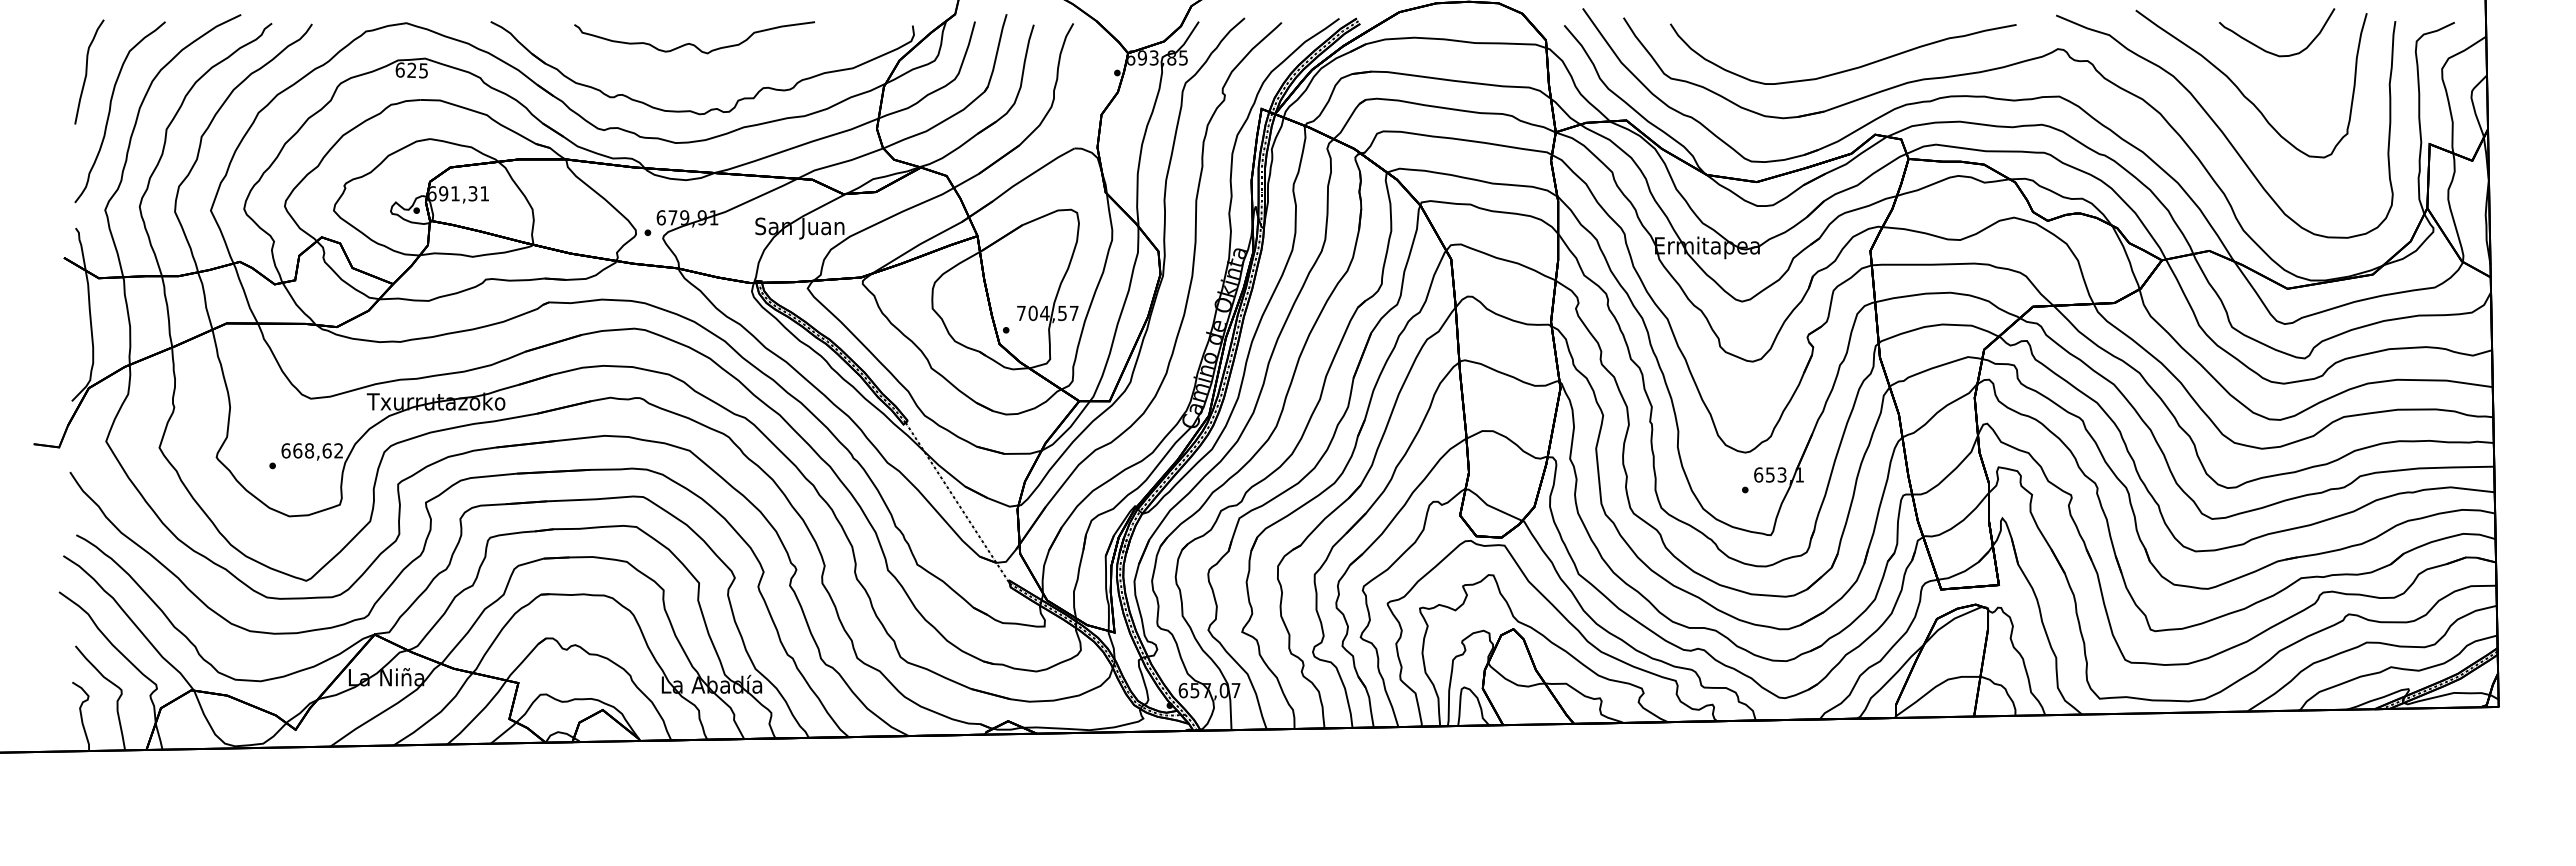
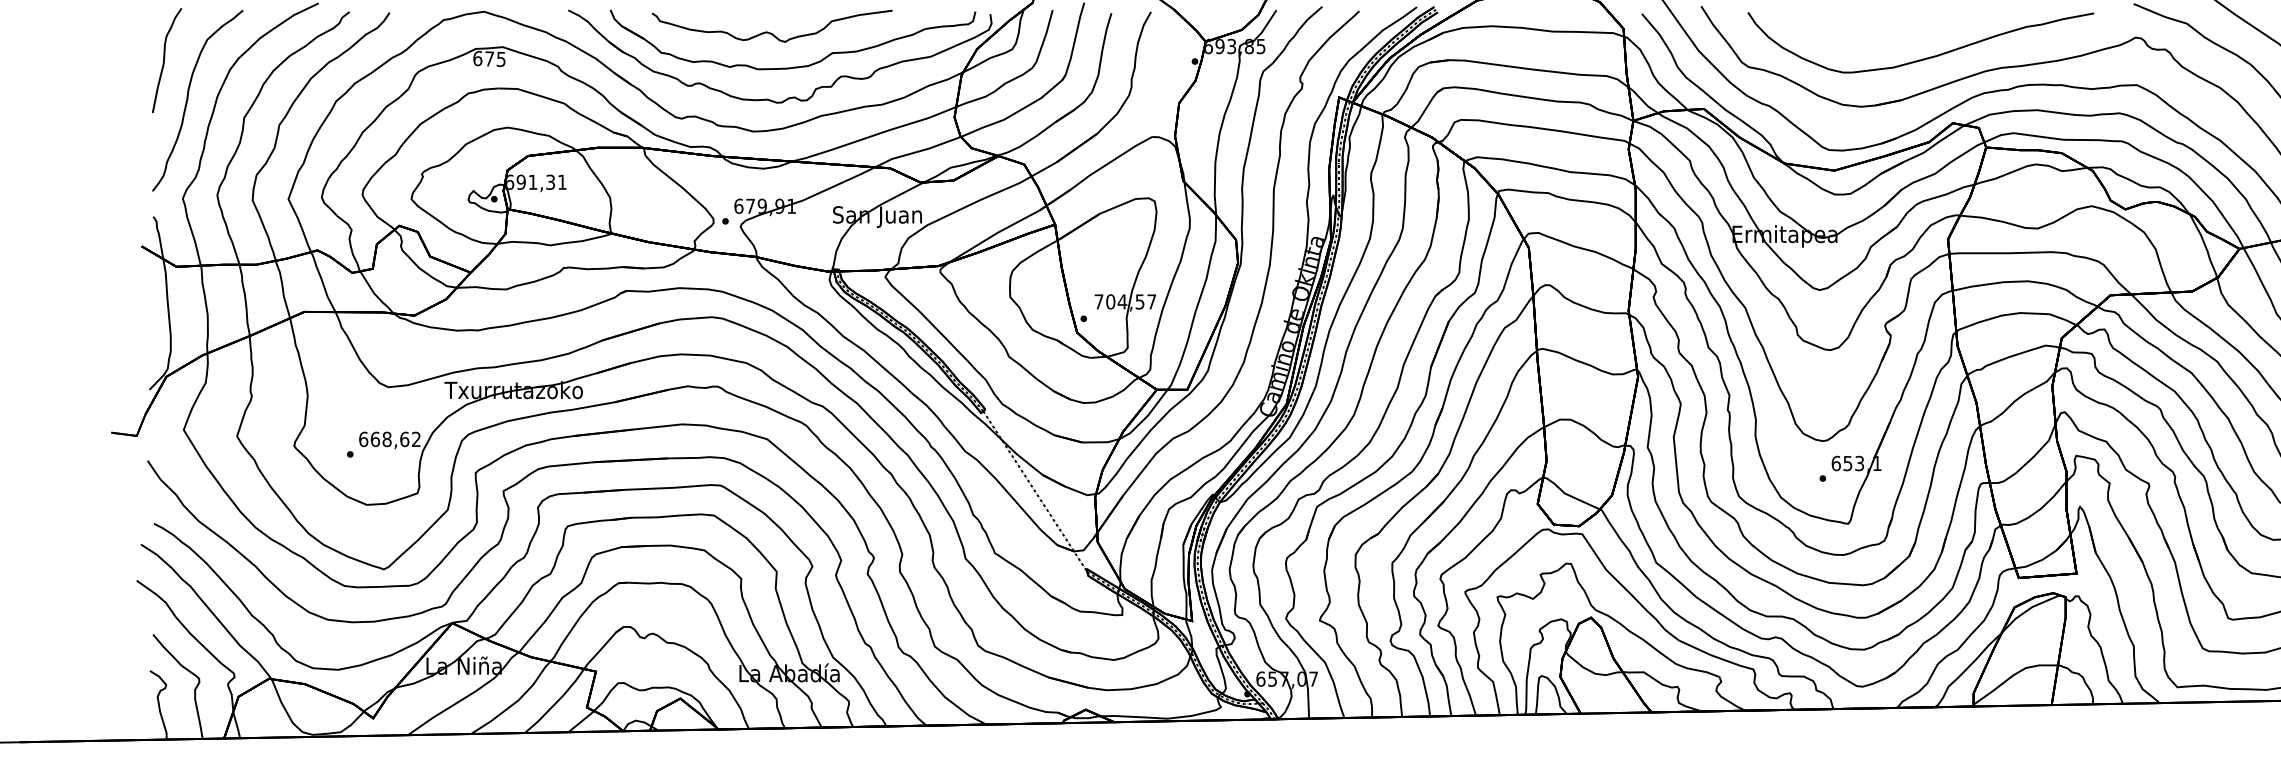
text: (411, 69) -> (489, 58), 625 -> 675
part: (720, 77) -> (798, 66), added

